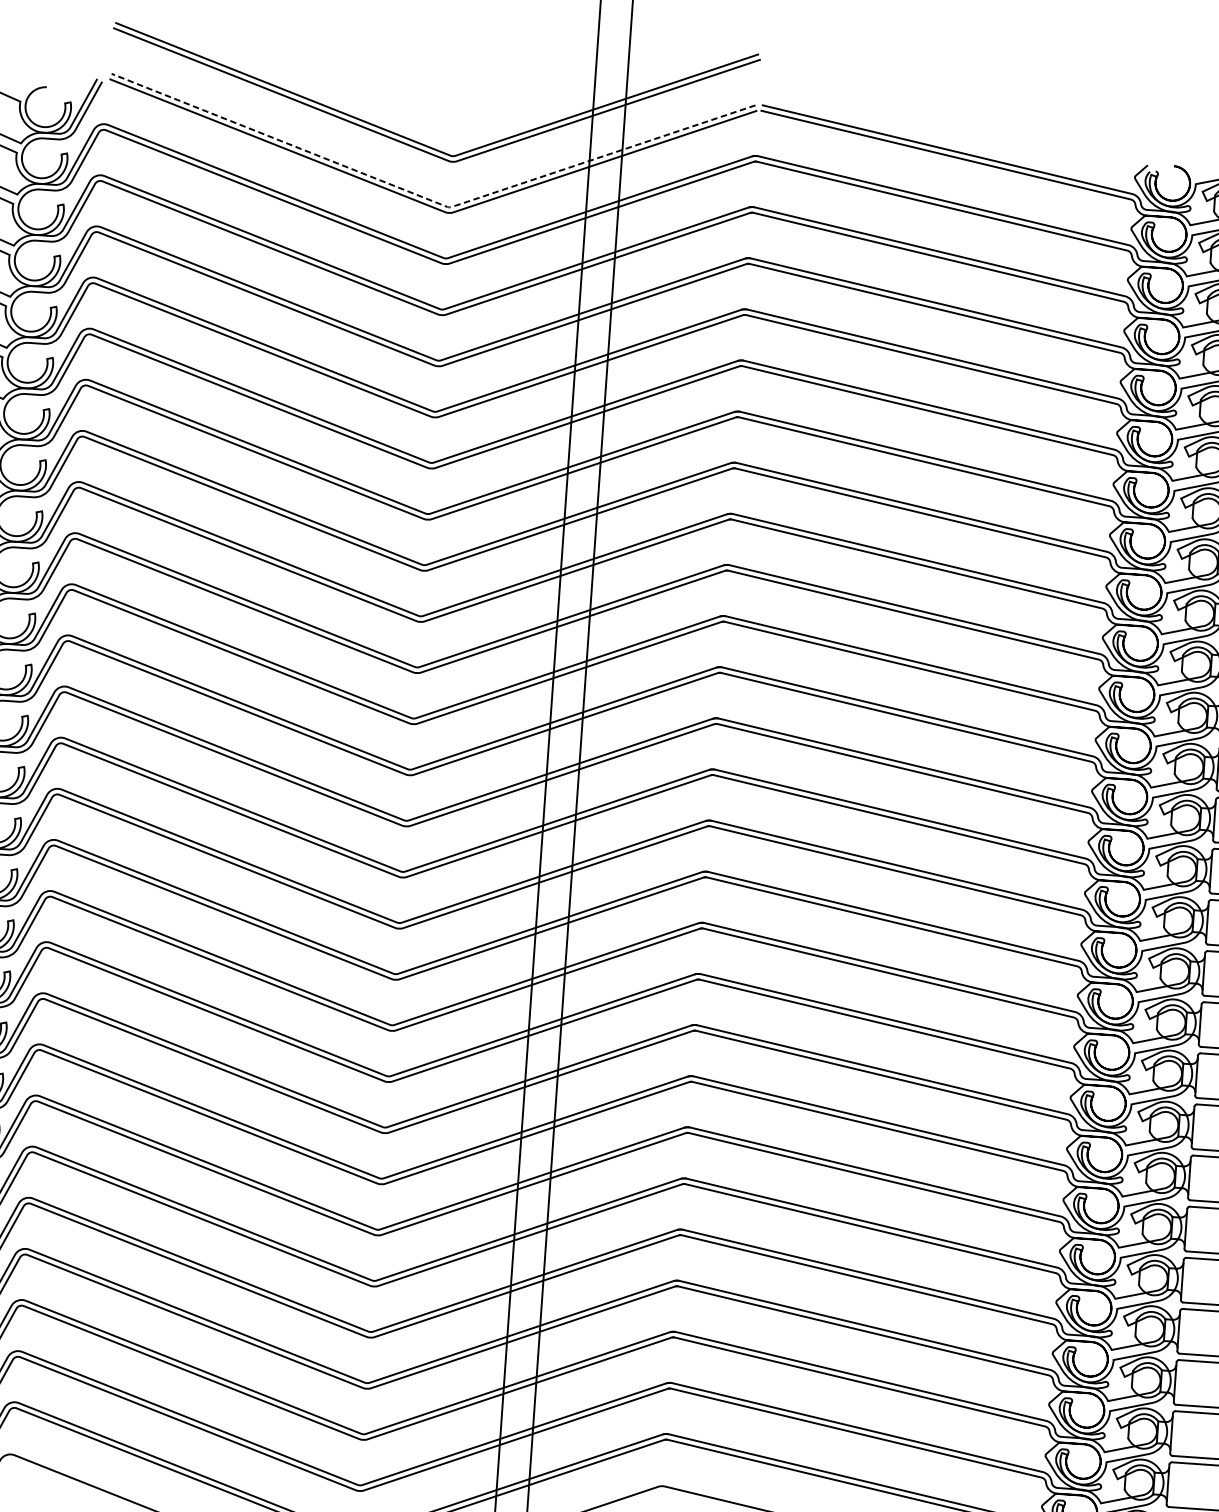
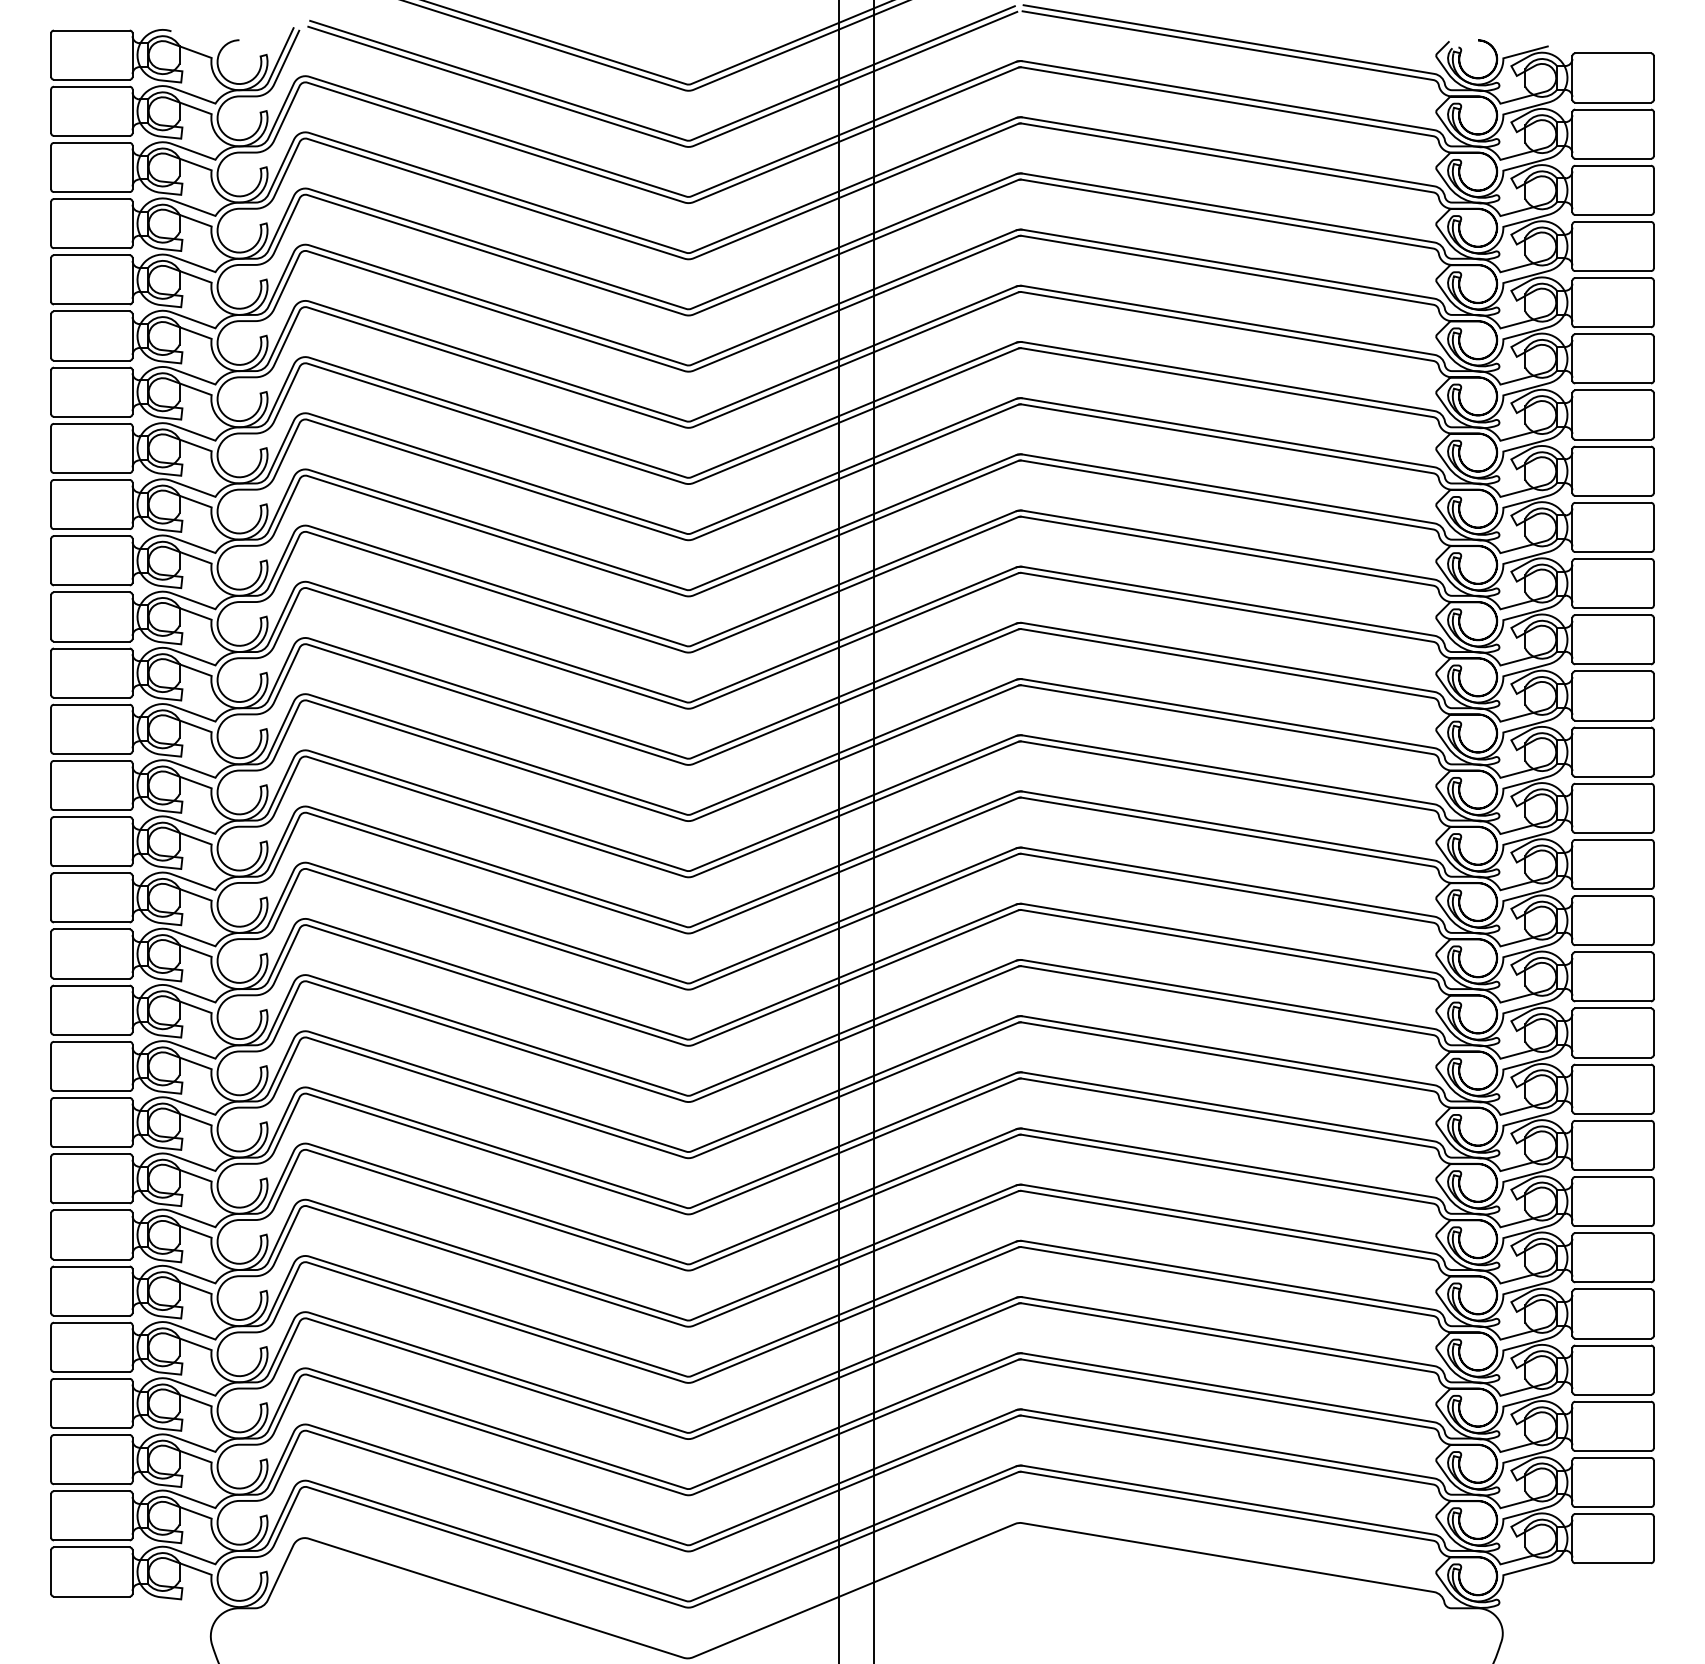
line: (433, 201) -> (671, 135), dashed -> solid

